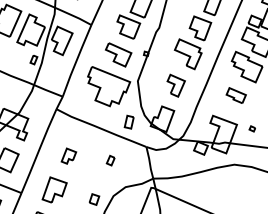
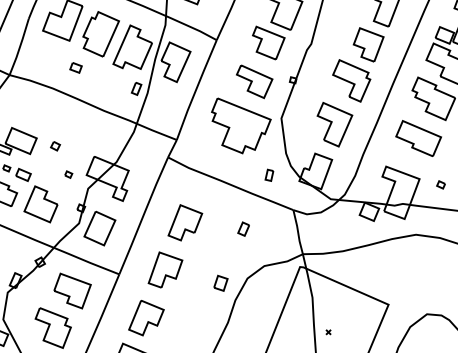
part: (175, 85) -> (334, 124), size x1.43
part: (236, 95) -> (418, 138), size x1.67
part: (129, 121) -> (269, 174), size x0.62
part: (69, 155) -> (185, 222), size x1.67

